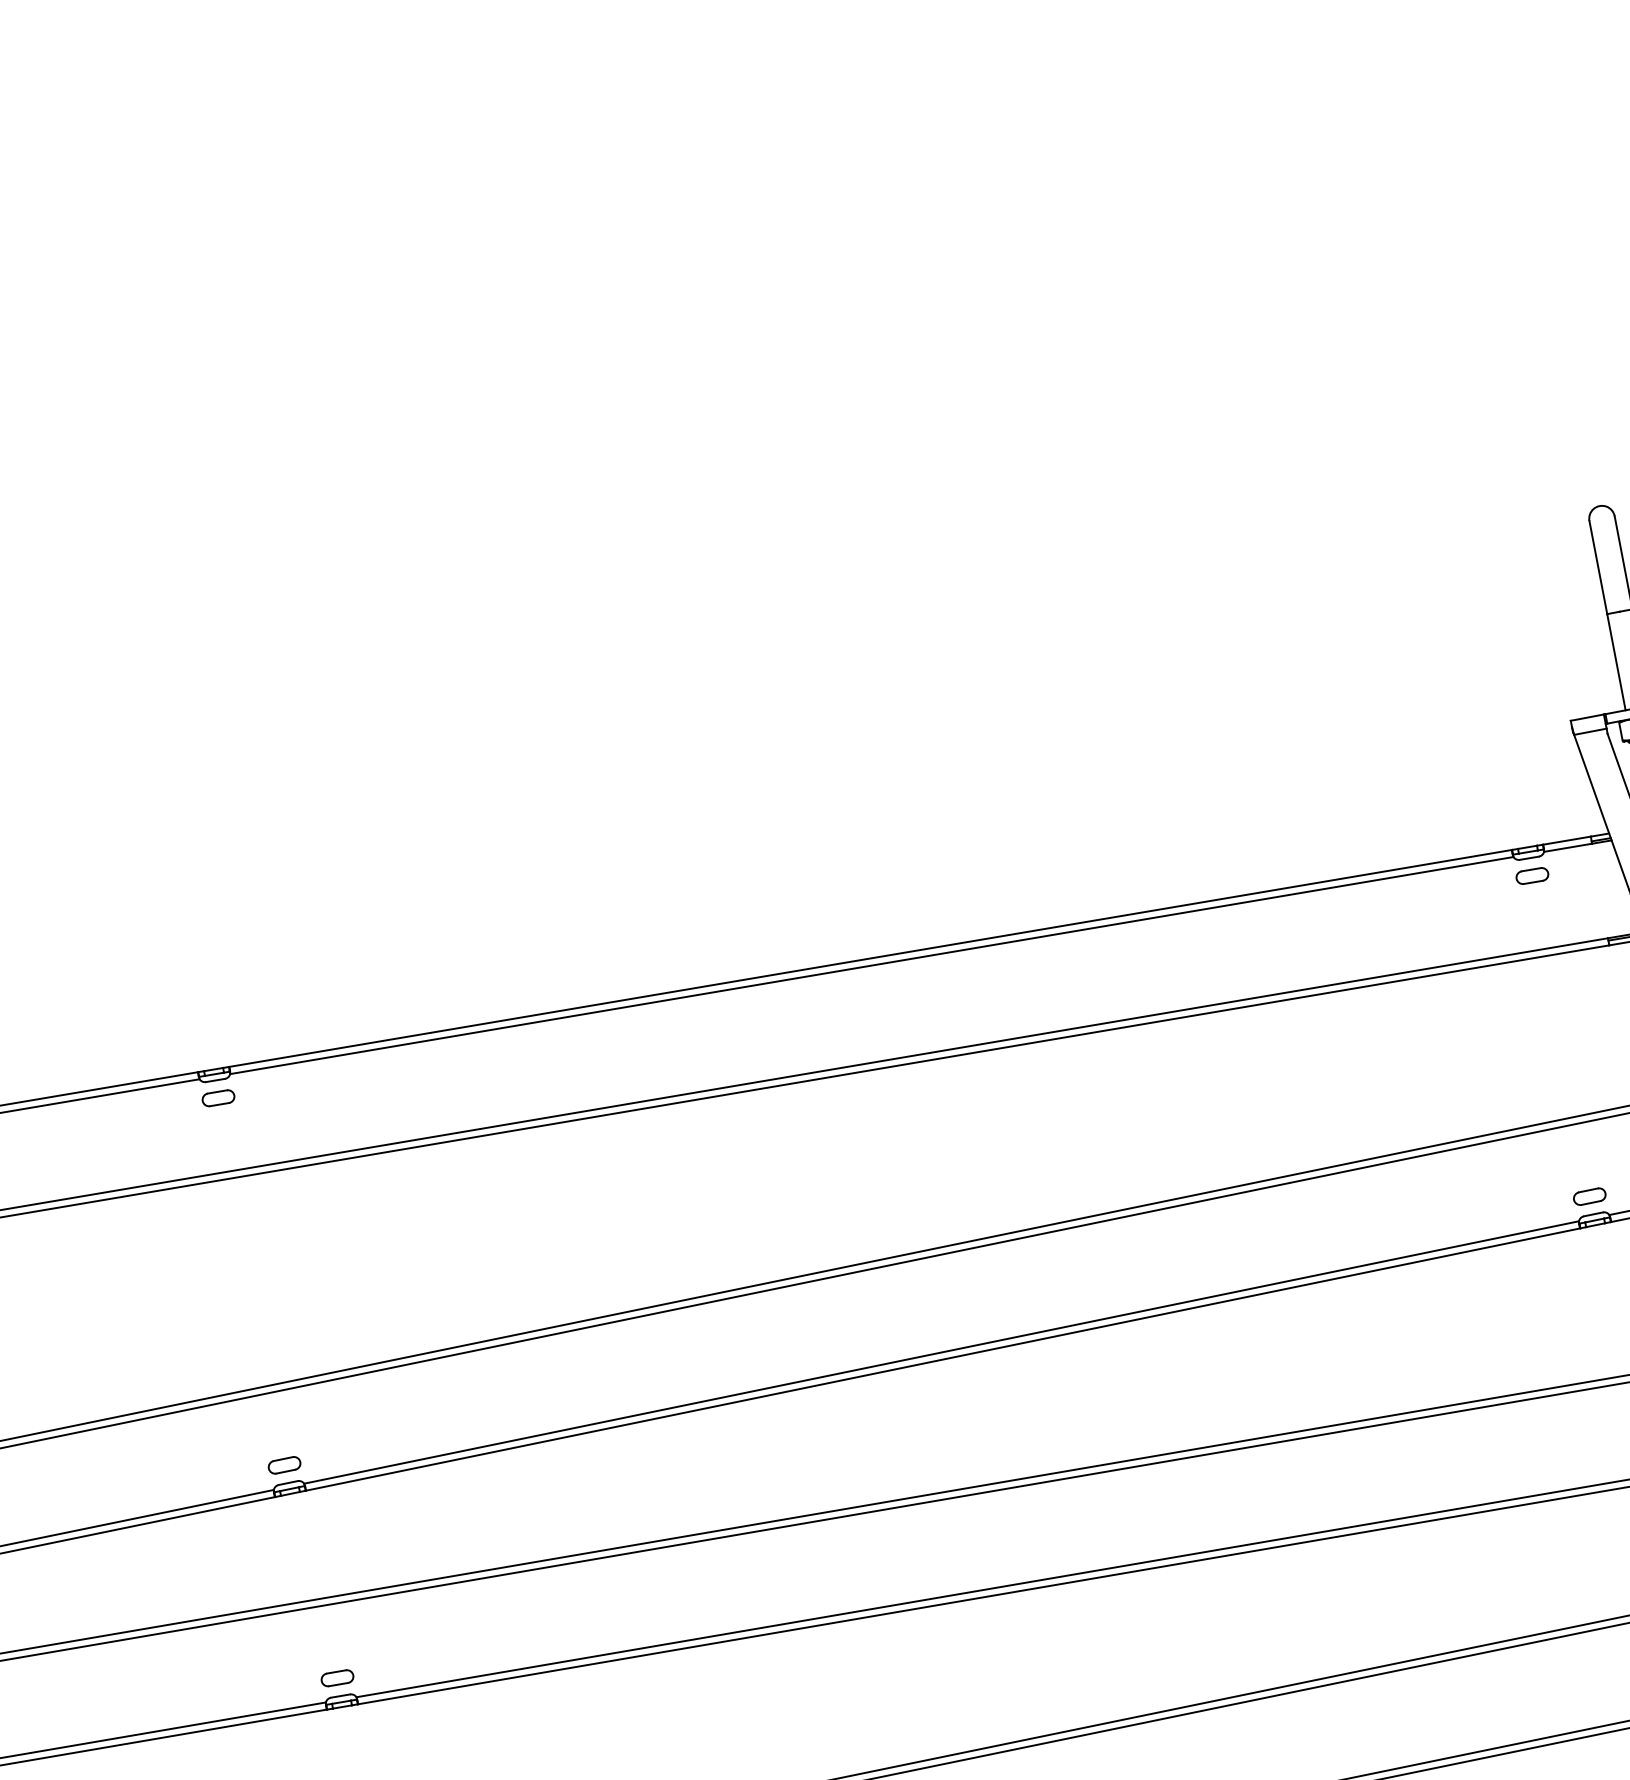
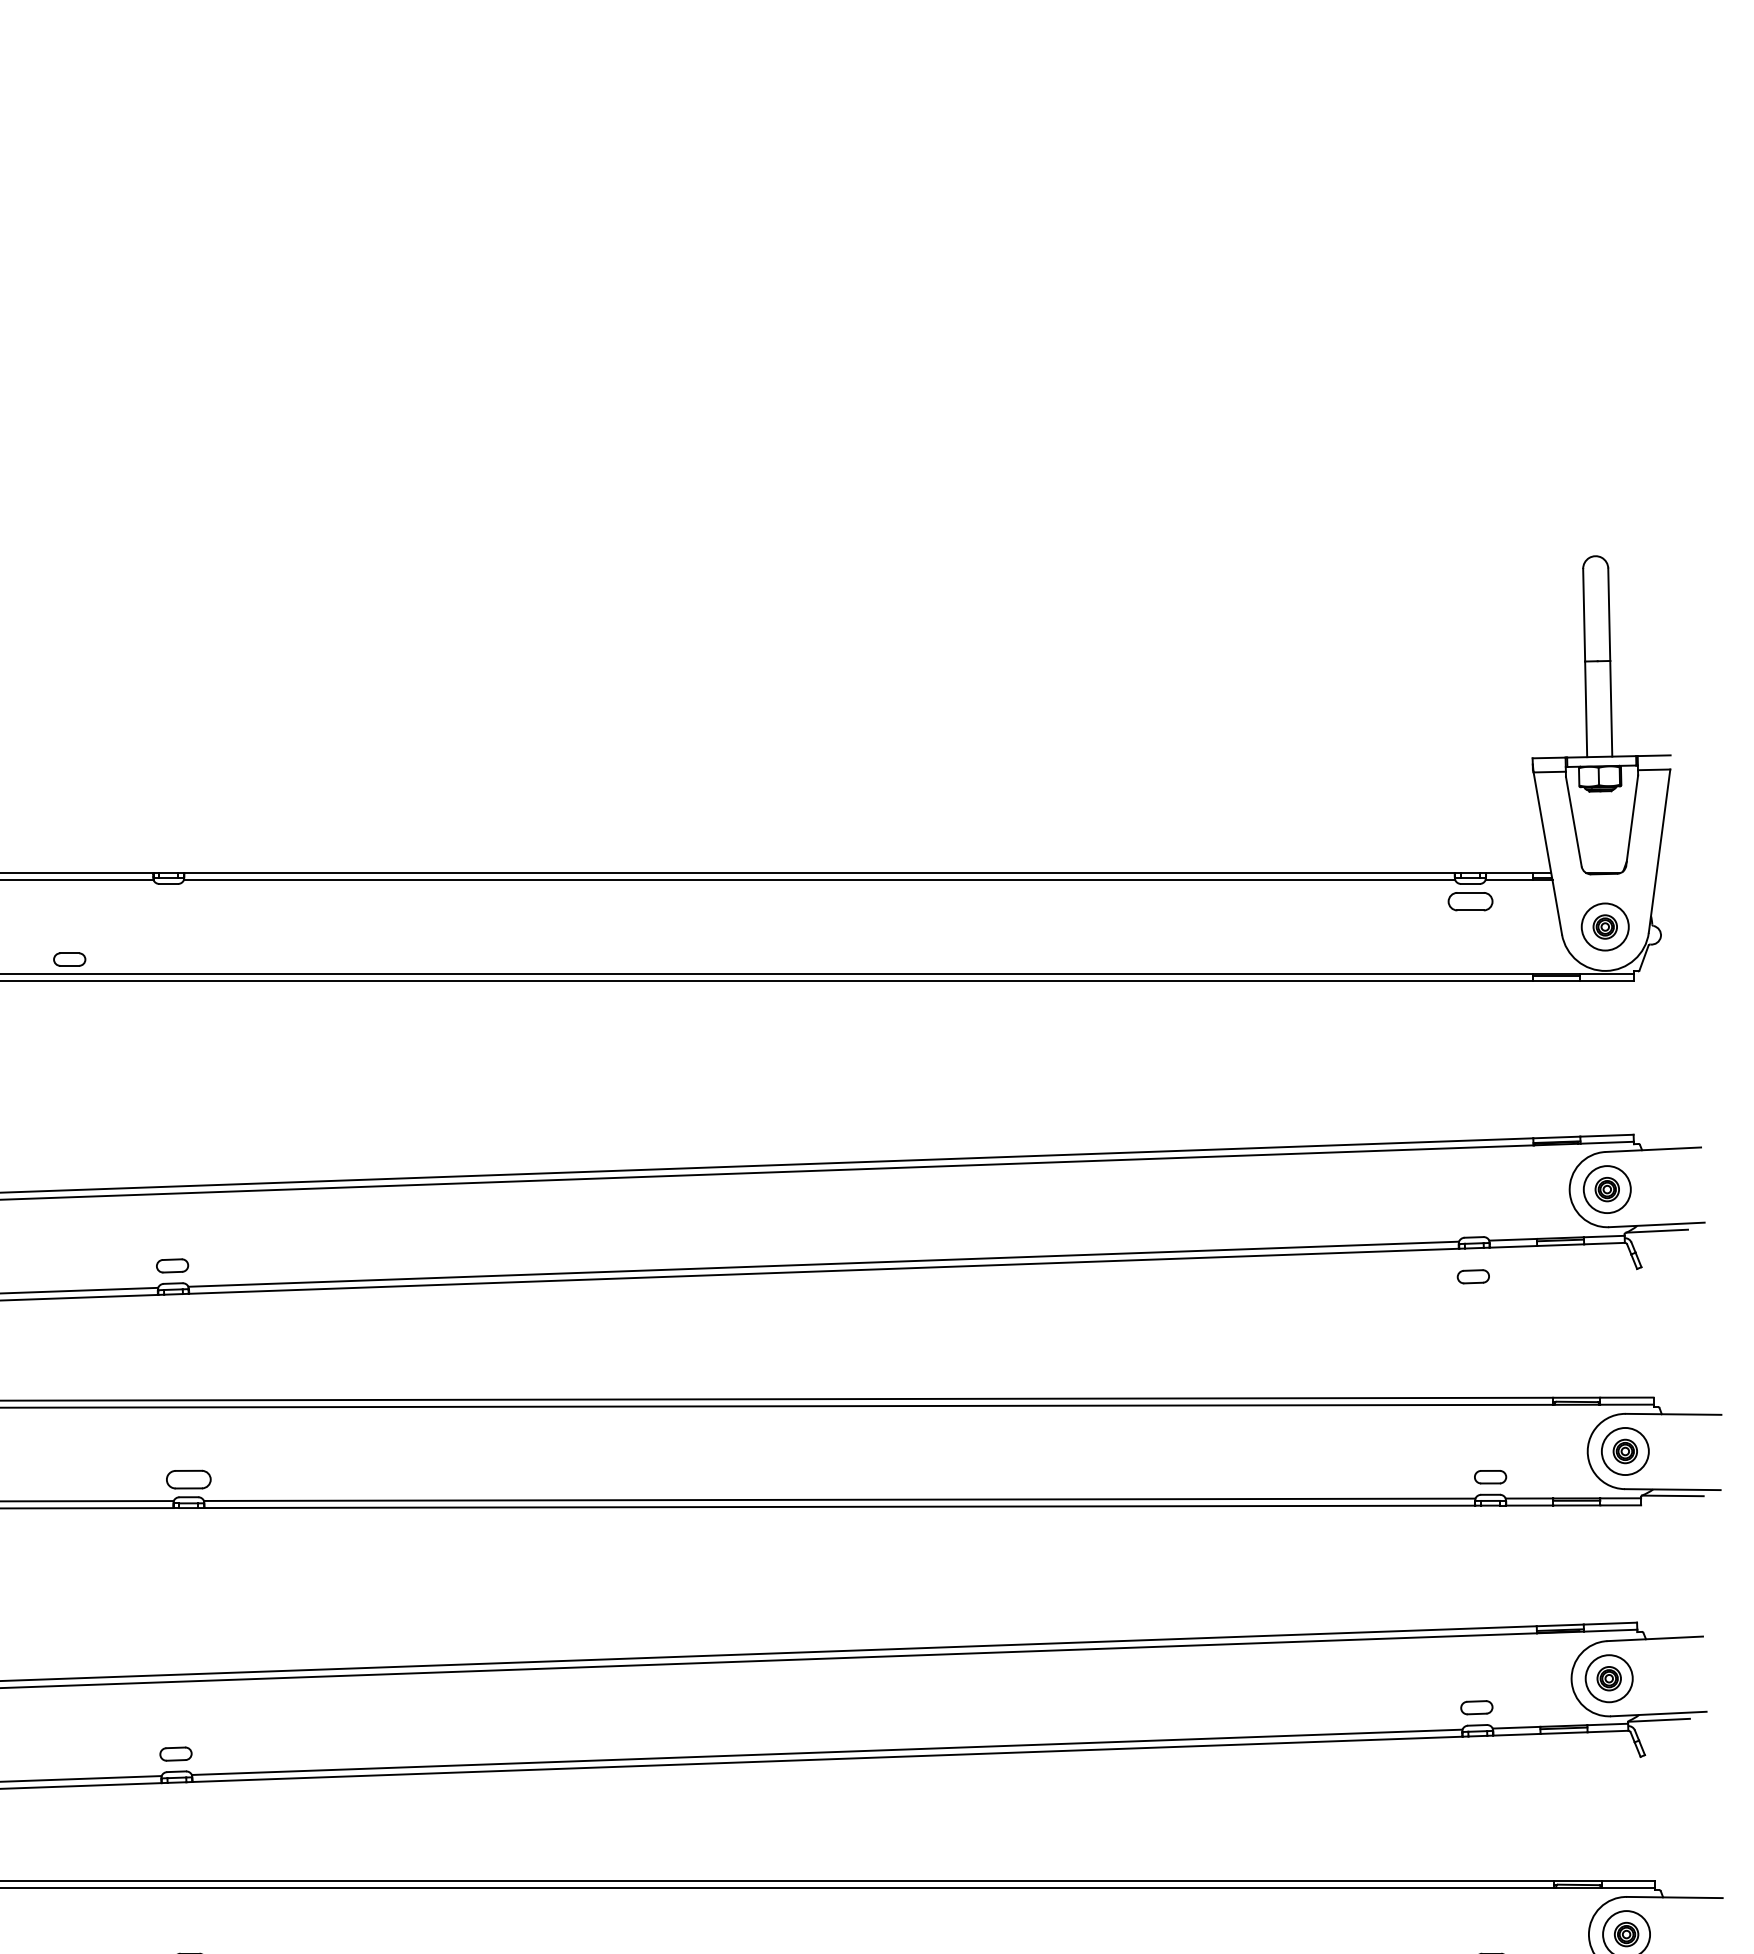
part: (1531, 876) -> (1469, 901), size x1.4
part: (218, 1098) -> (69, 959), moved
part: (1588, 1196) -> (1472, 1276), moved
part: (337, 1678) -> (188, 1479), size x1.4

